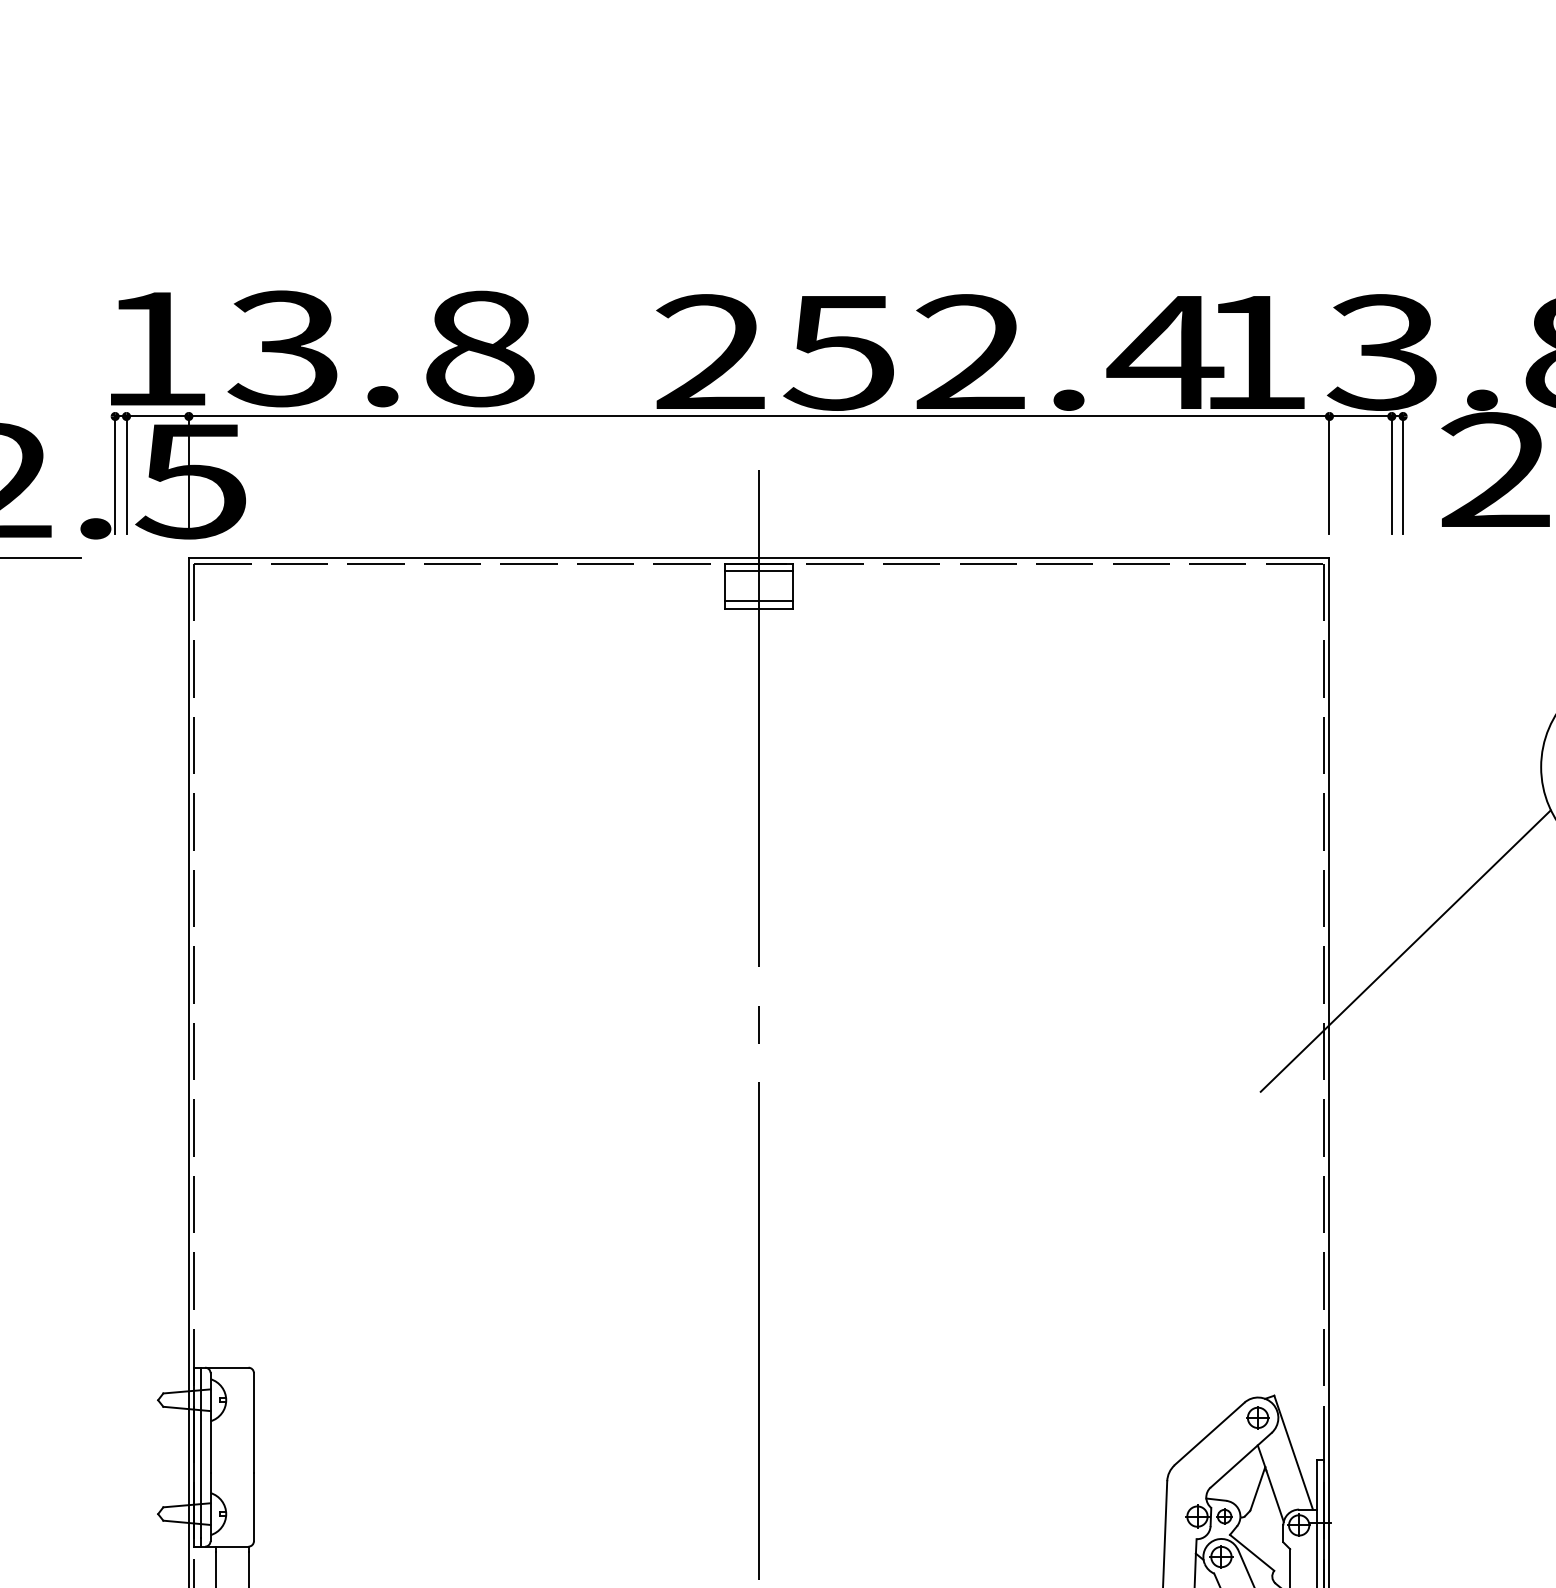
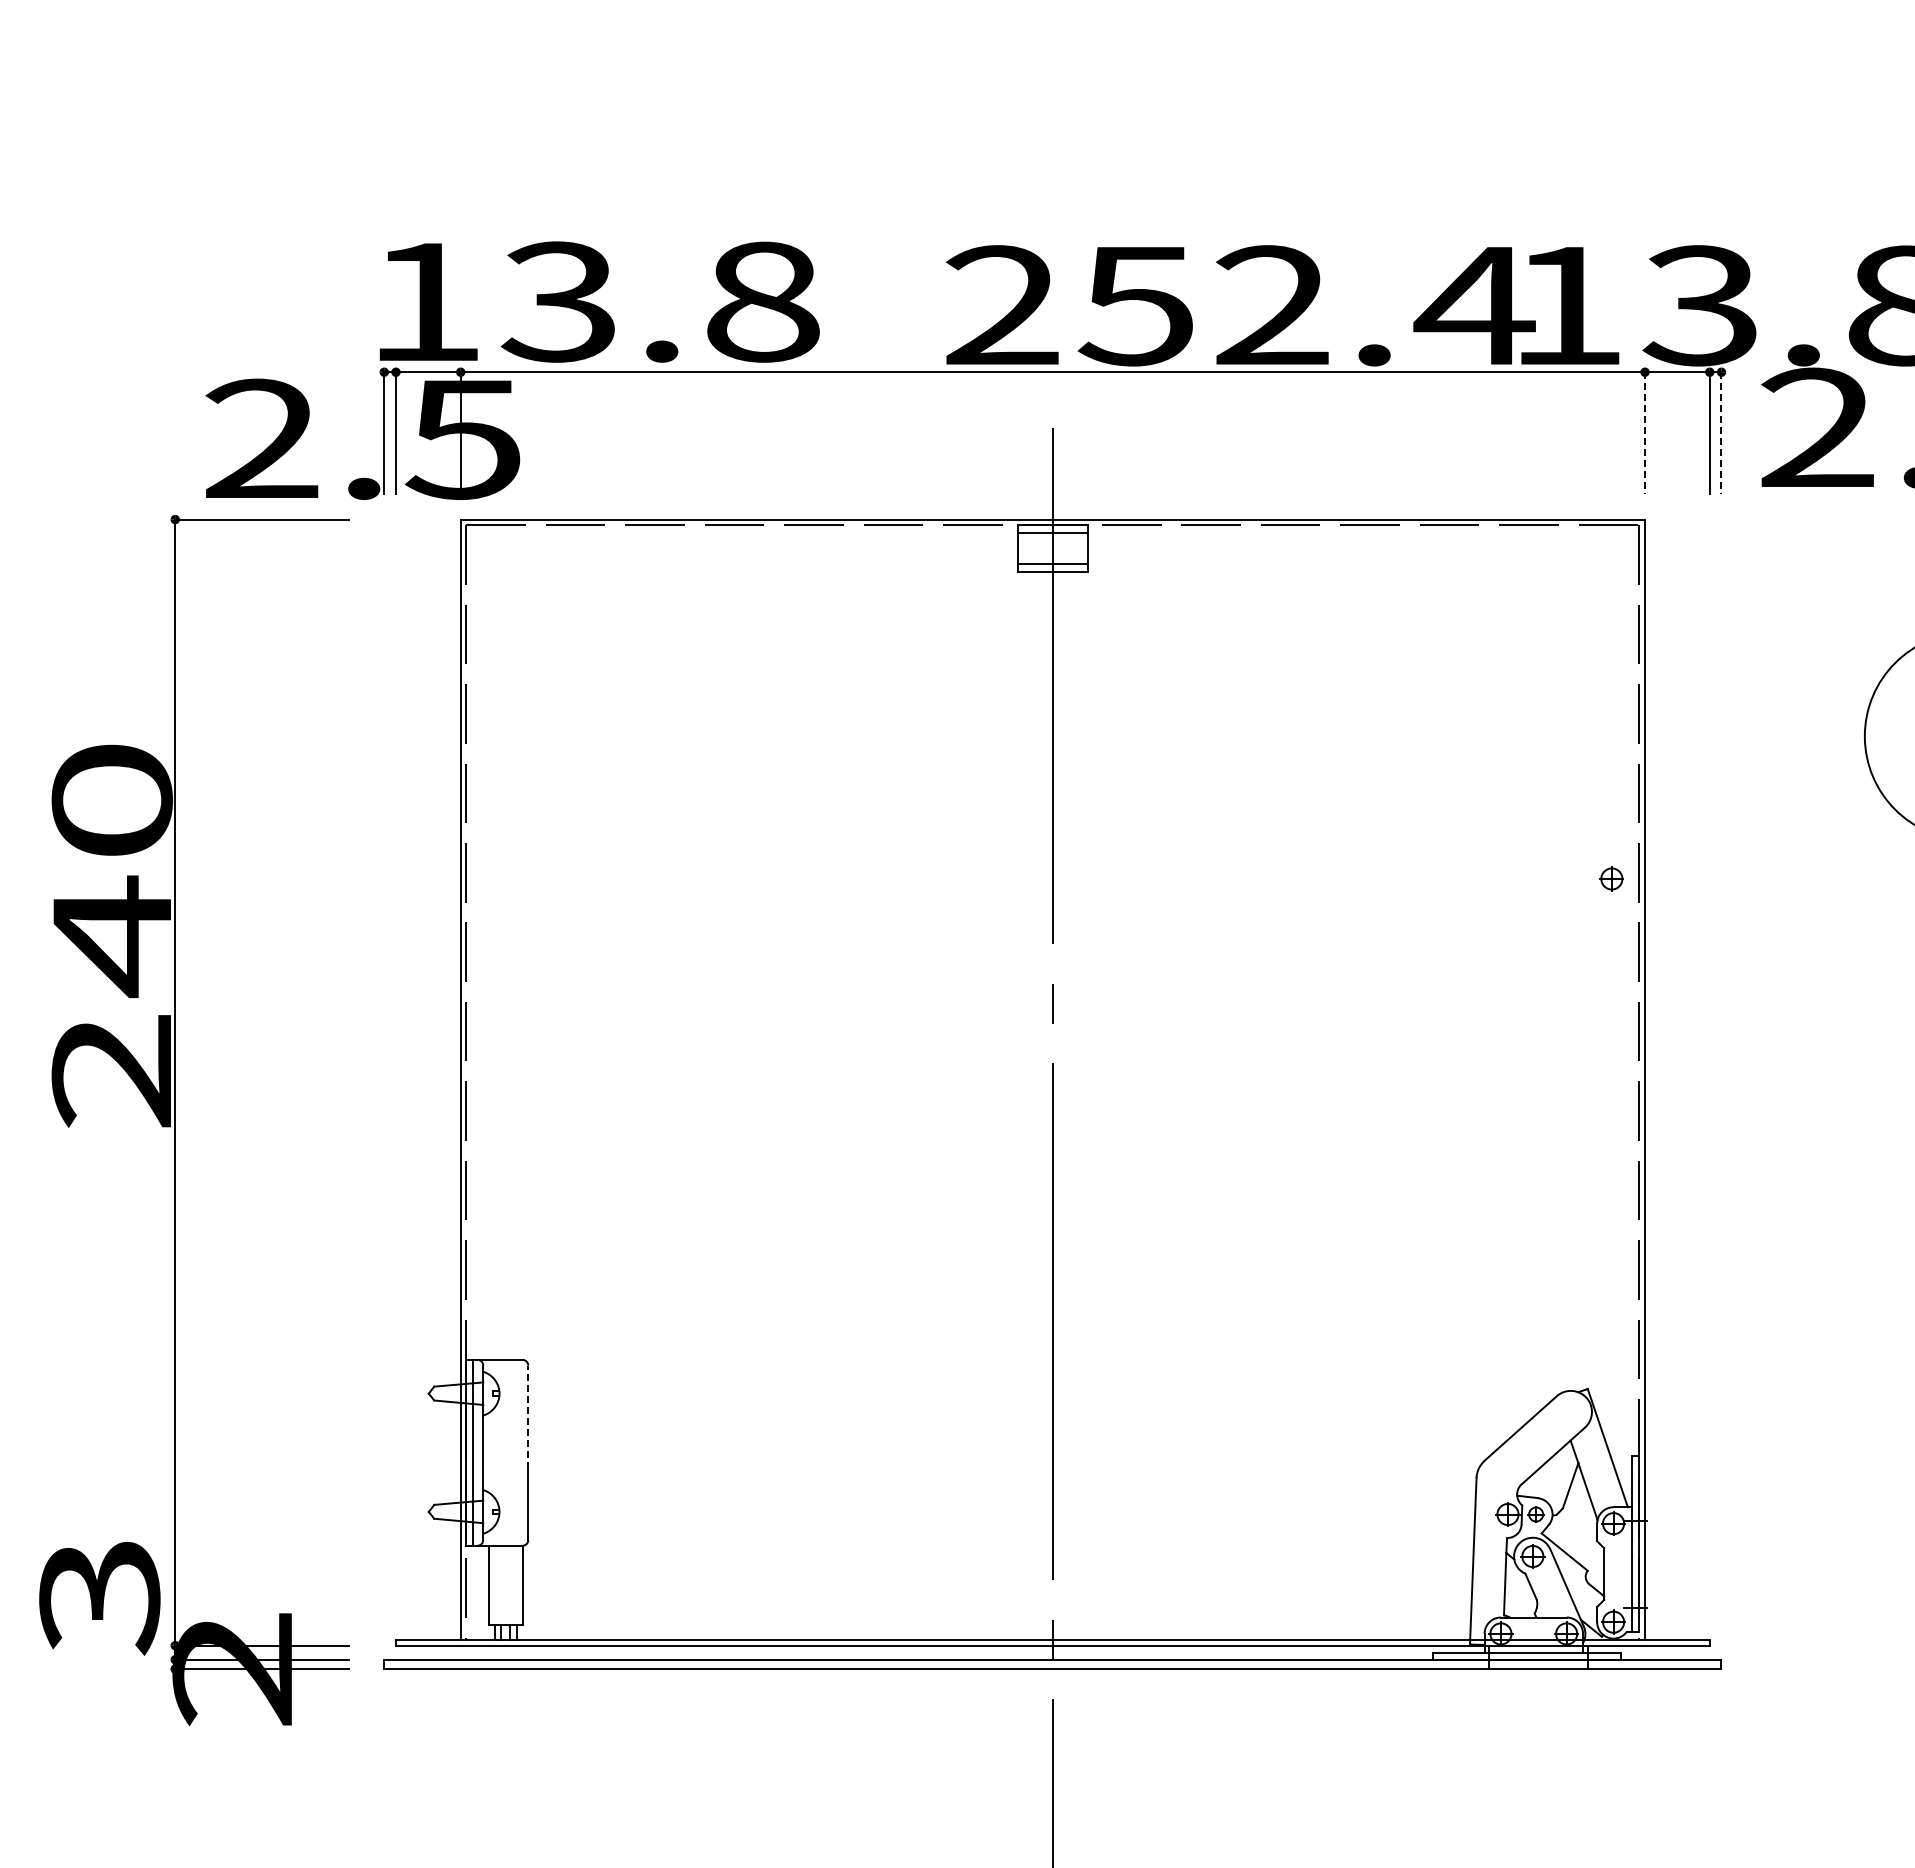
line: (1329, 475) -> (1645, 433), solid -> dashed
line: (1403, 475) -> (1721, 433), solid -> dashed
line: (1405, 951) -> (1723, 927), removed
part: (1257, 1417) -> (1611, 878), moved
line: (254, 1423) -> (528, 1417), solid -> dashed

